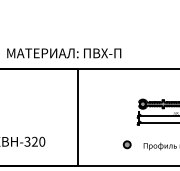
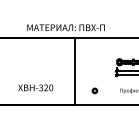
part: (126, 144) -> (94, 90), moved

